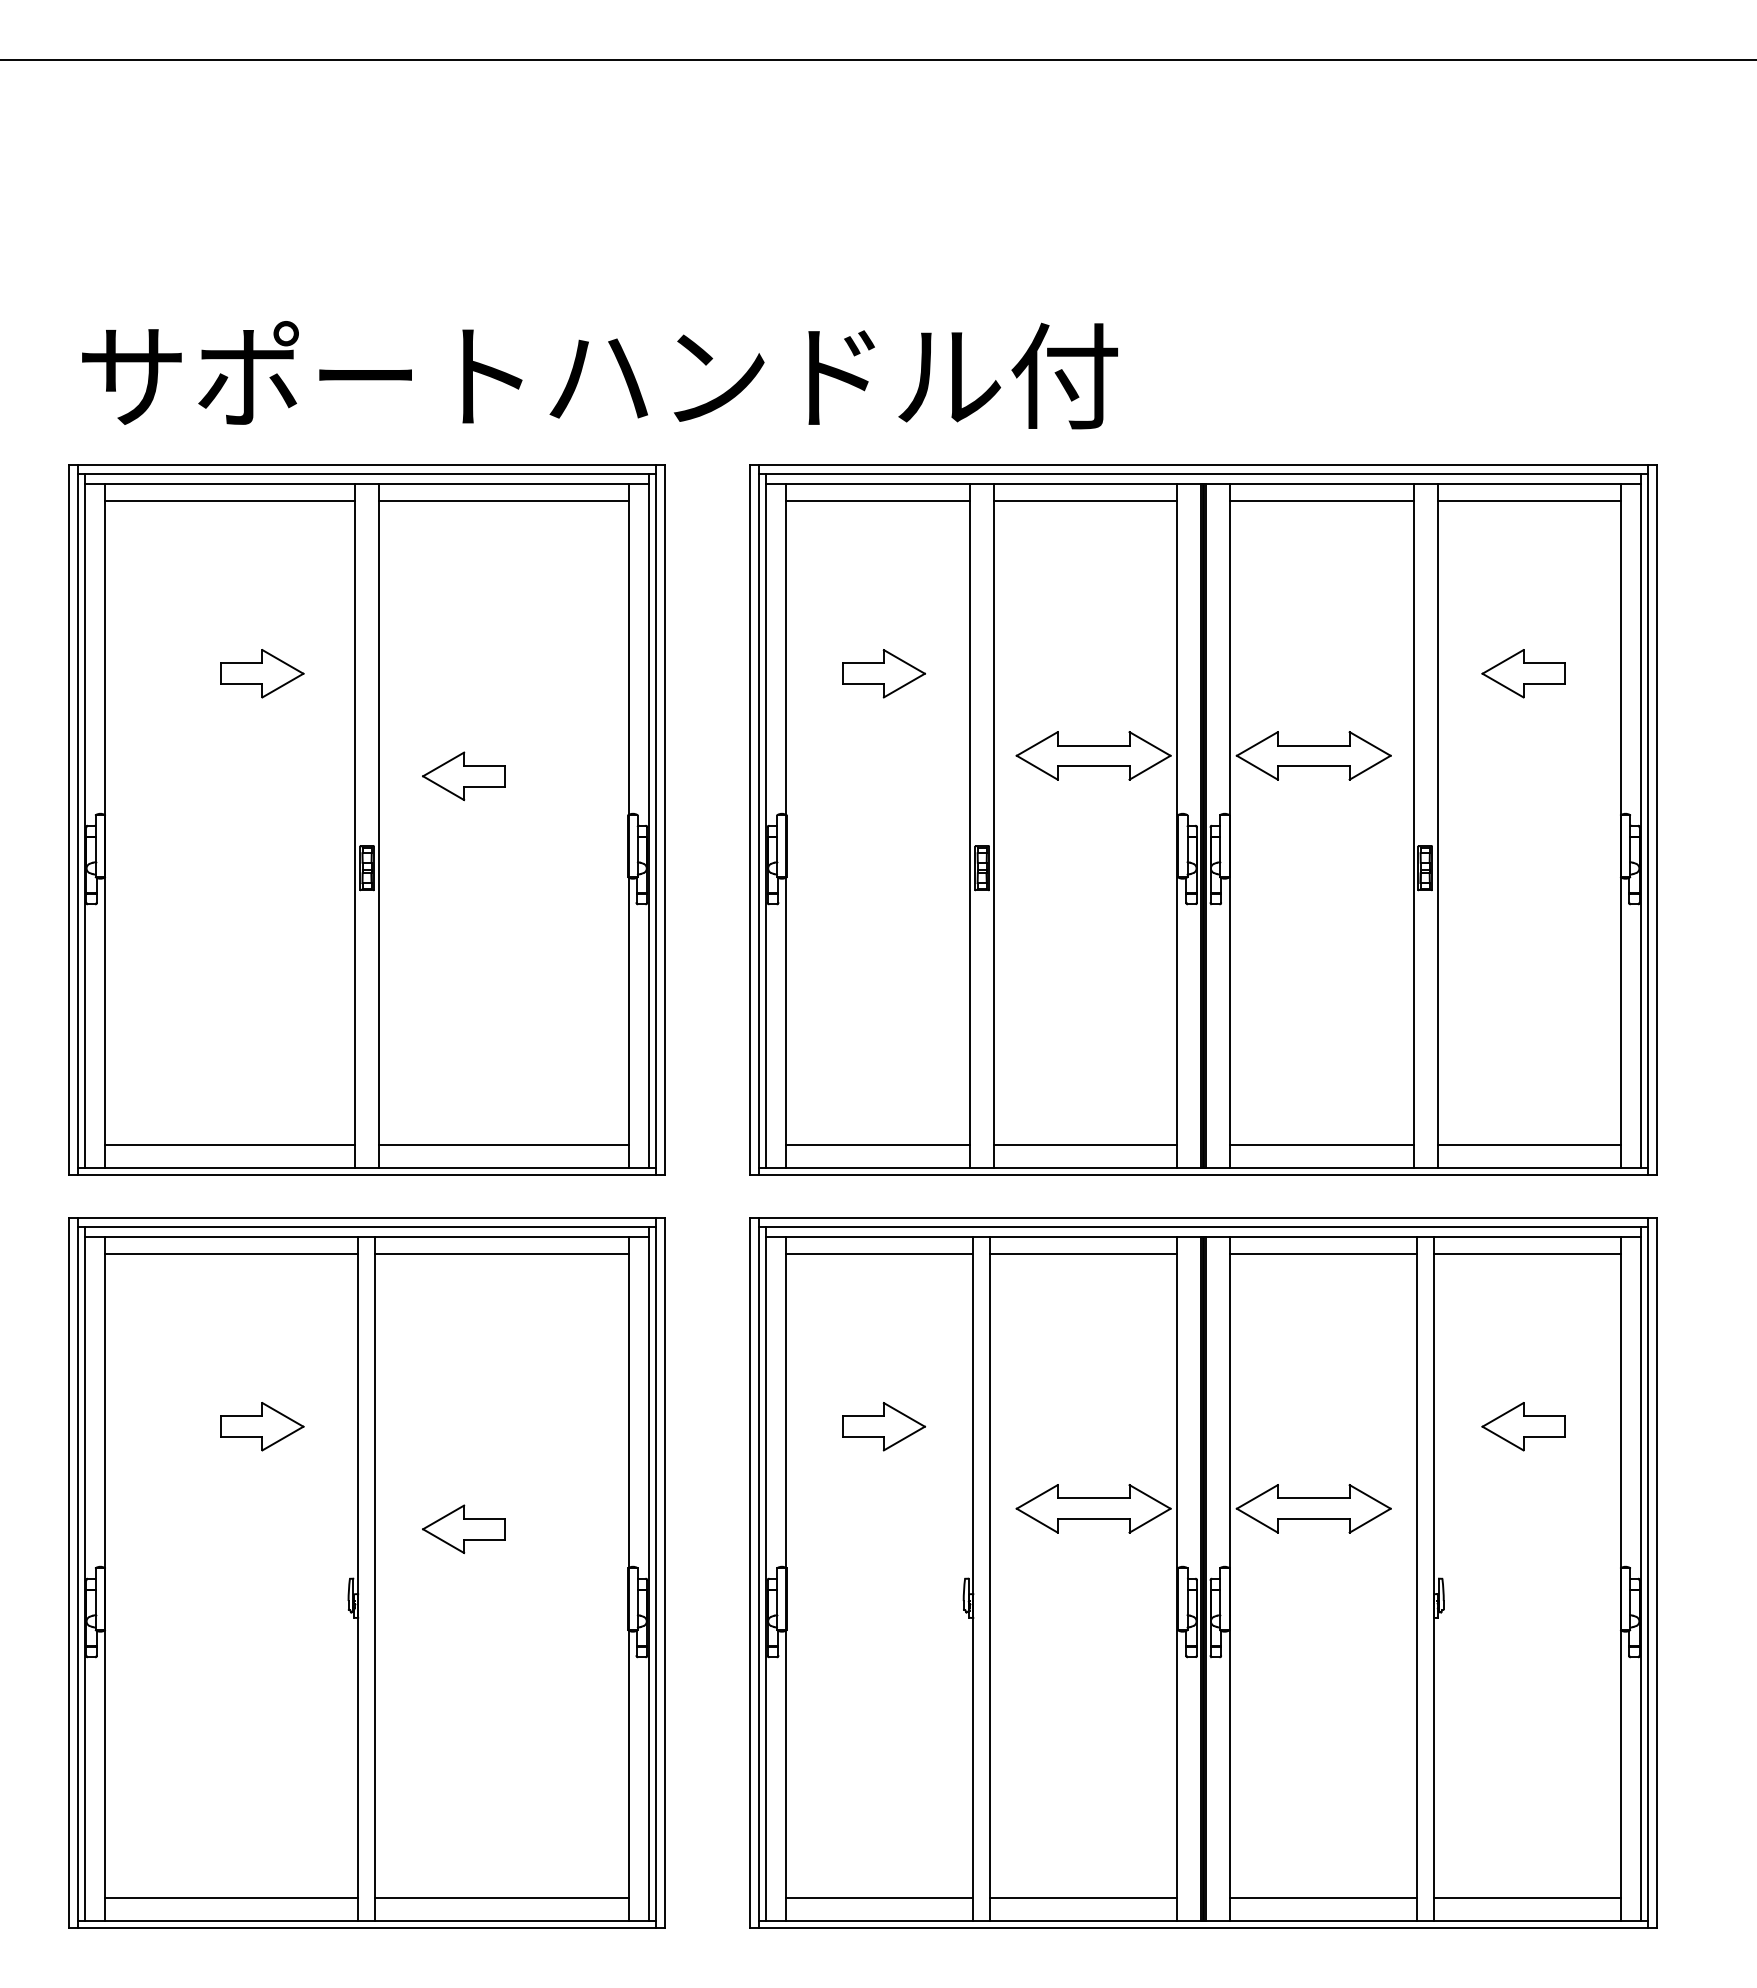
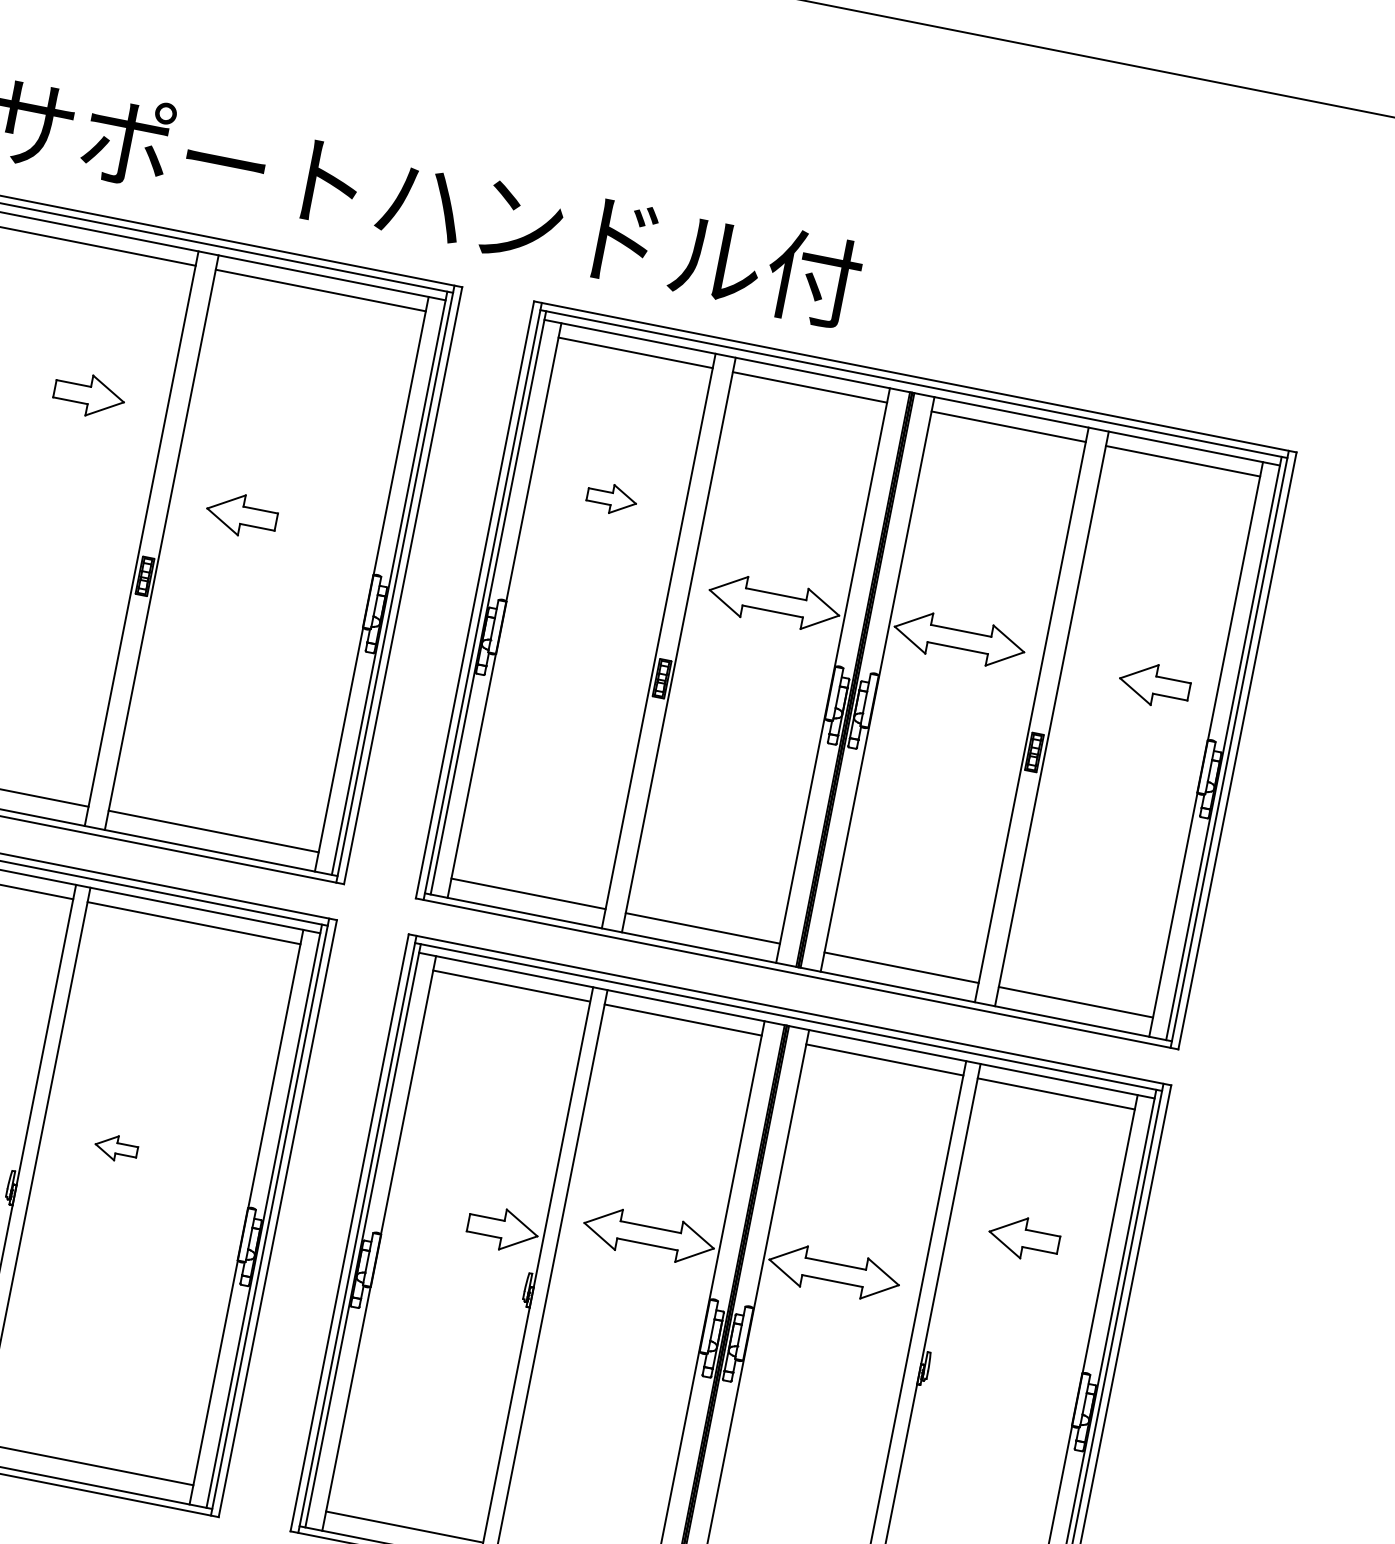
part: (883, 673) -> (611, 498), size x0.7
part: (1523, 673) -> (1154, 684), moved
part: (883, 1426) -> (502, 1229), moved
part: (463, 1529) -> (115, 1148), size x0.6

